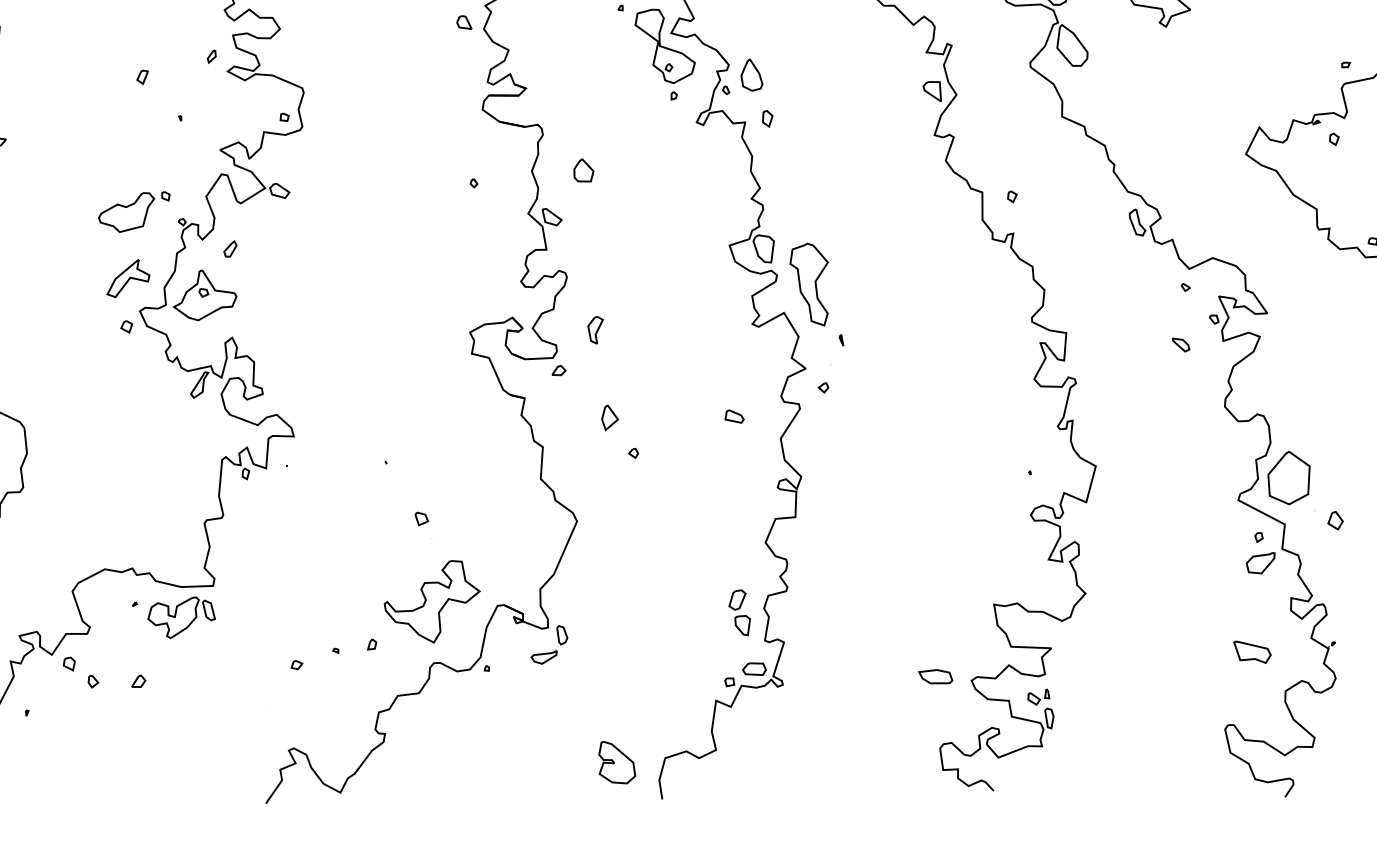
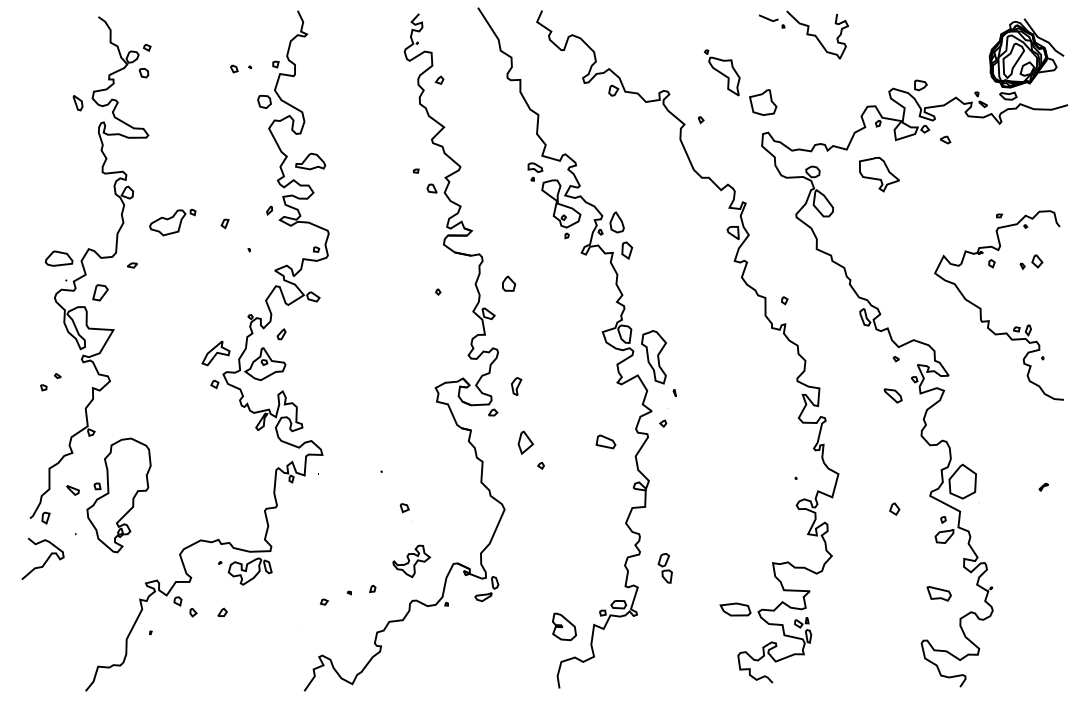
part: (767, 118) -> (627, 250), size x1.6
part: (133, 212) -> (172, 222), moved
part: (1181, 345) -> (893, 396), size x1.6
part: (733, 417) -> (605, 442), size x1.6
part: (609, 418) -> (525, 443), size x1.4
part: (1335, 519) -> (894, 508), moved
part: (432, 602) -> (411, 561), size x0.6
part: (738, 612) -> (664, 568), moved
part: (934, 676) -> (734, 609), size x1.4
part: (617, 762) -> (564, 626), moved

